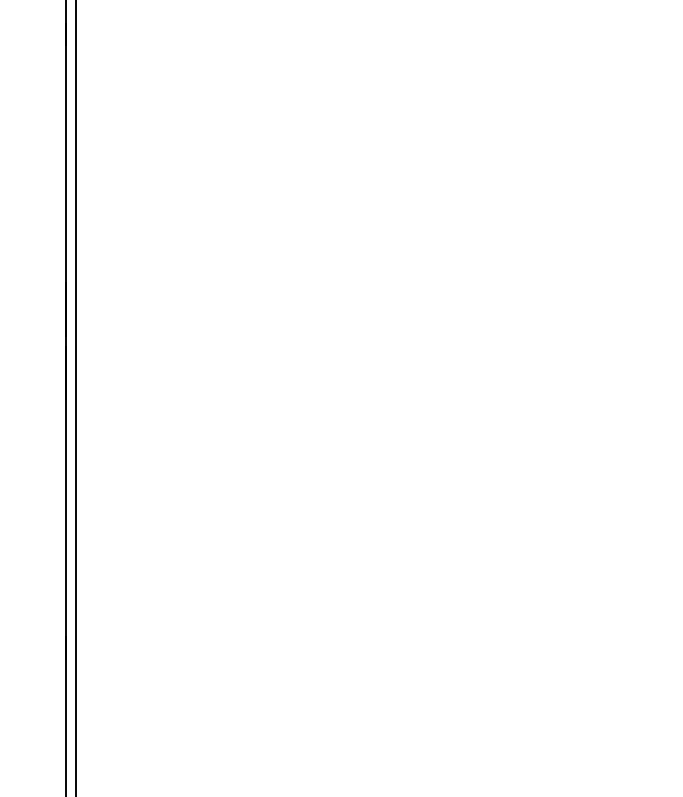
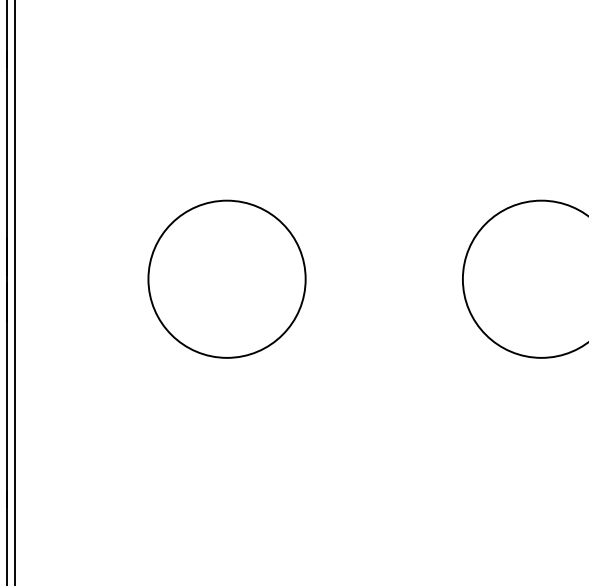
circle: (371, 340) -> (226, 278), added

